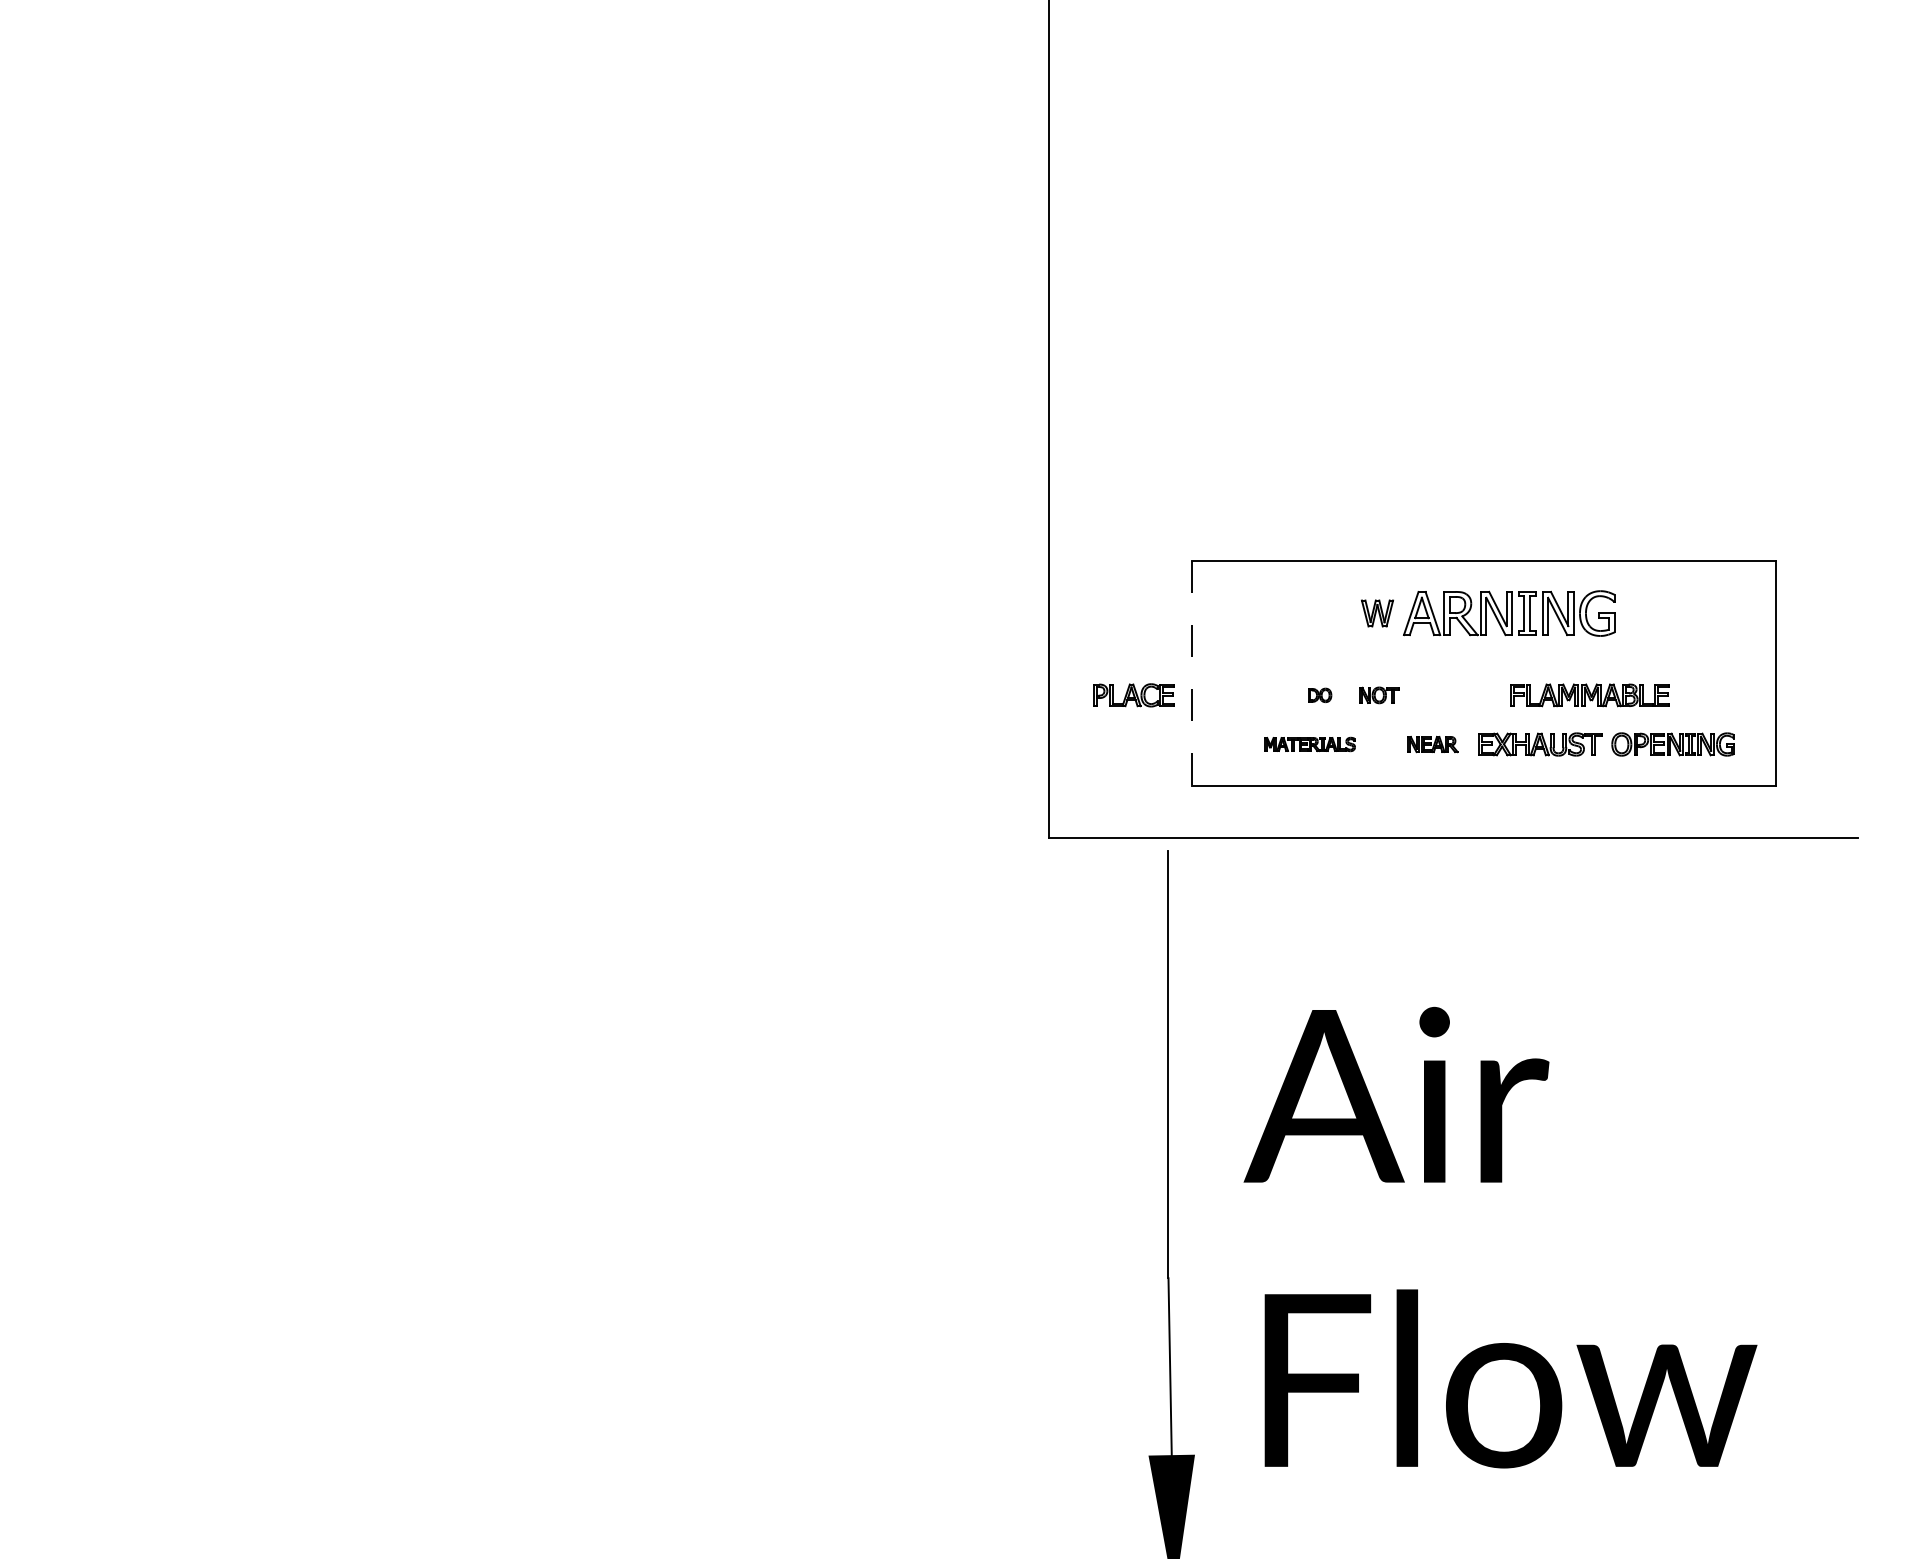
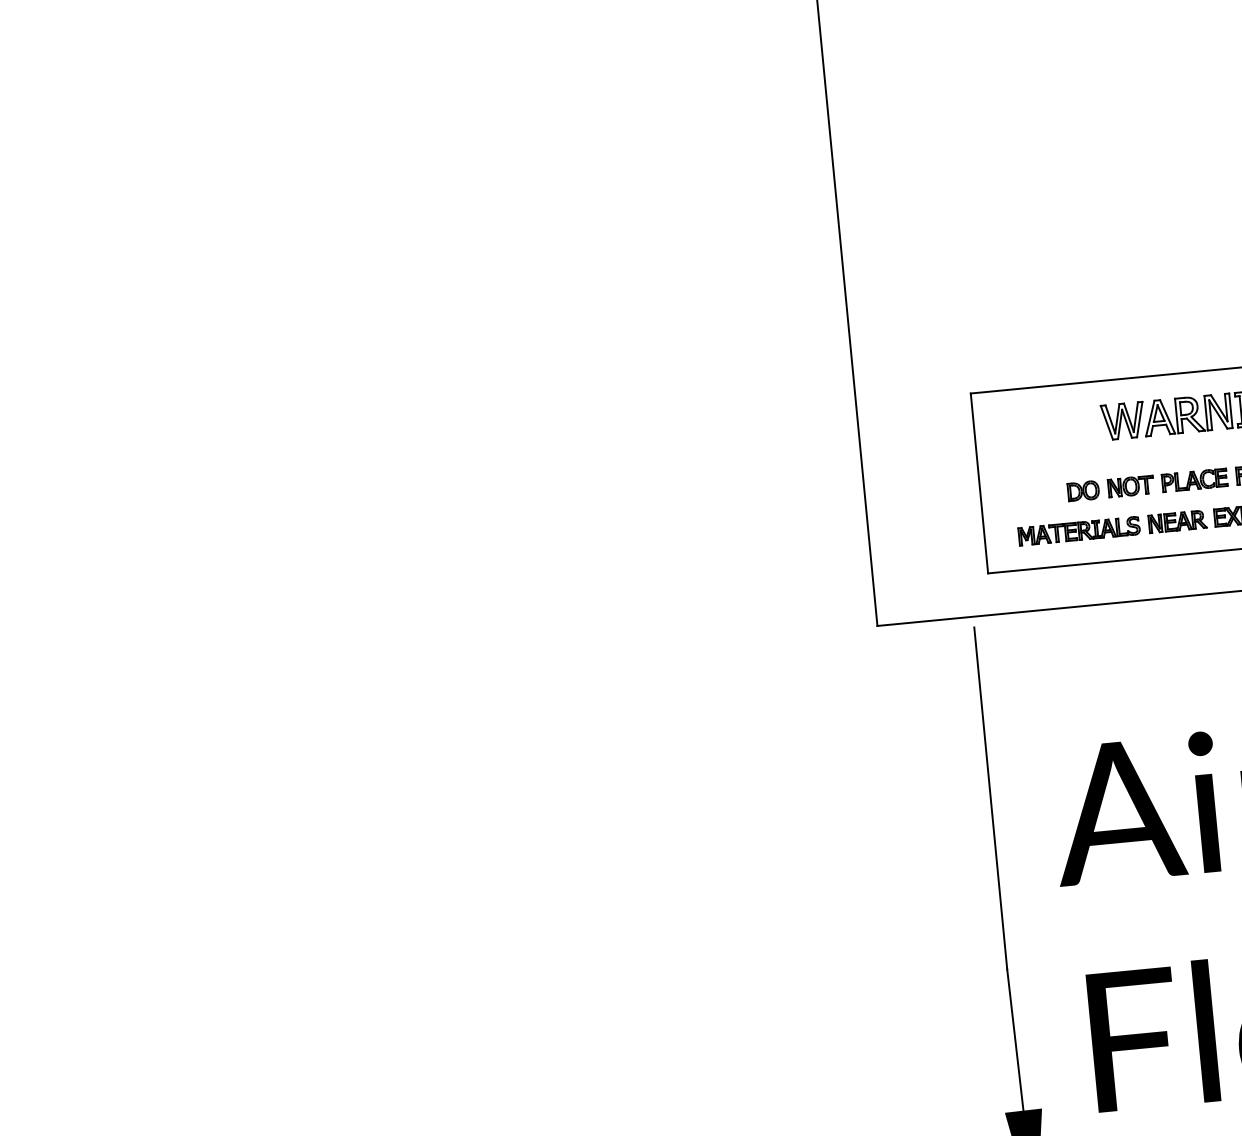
part: (1377, 613) -> (1123, 421), size x1.67
line: (1192, 673) -> (979, 483), dashed -> solid
part: (1133, 695) -> (1194, 480), moved
part: (1319, 695) -> (1083, 491), size x1.67
part: (1378, 695) -> (1130, 486), size x1.43
part: (1309, 744) -> (1078, 531), size x1.67
part: (1432, 744) -> (1177, 521), size x1.43

